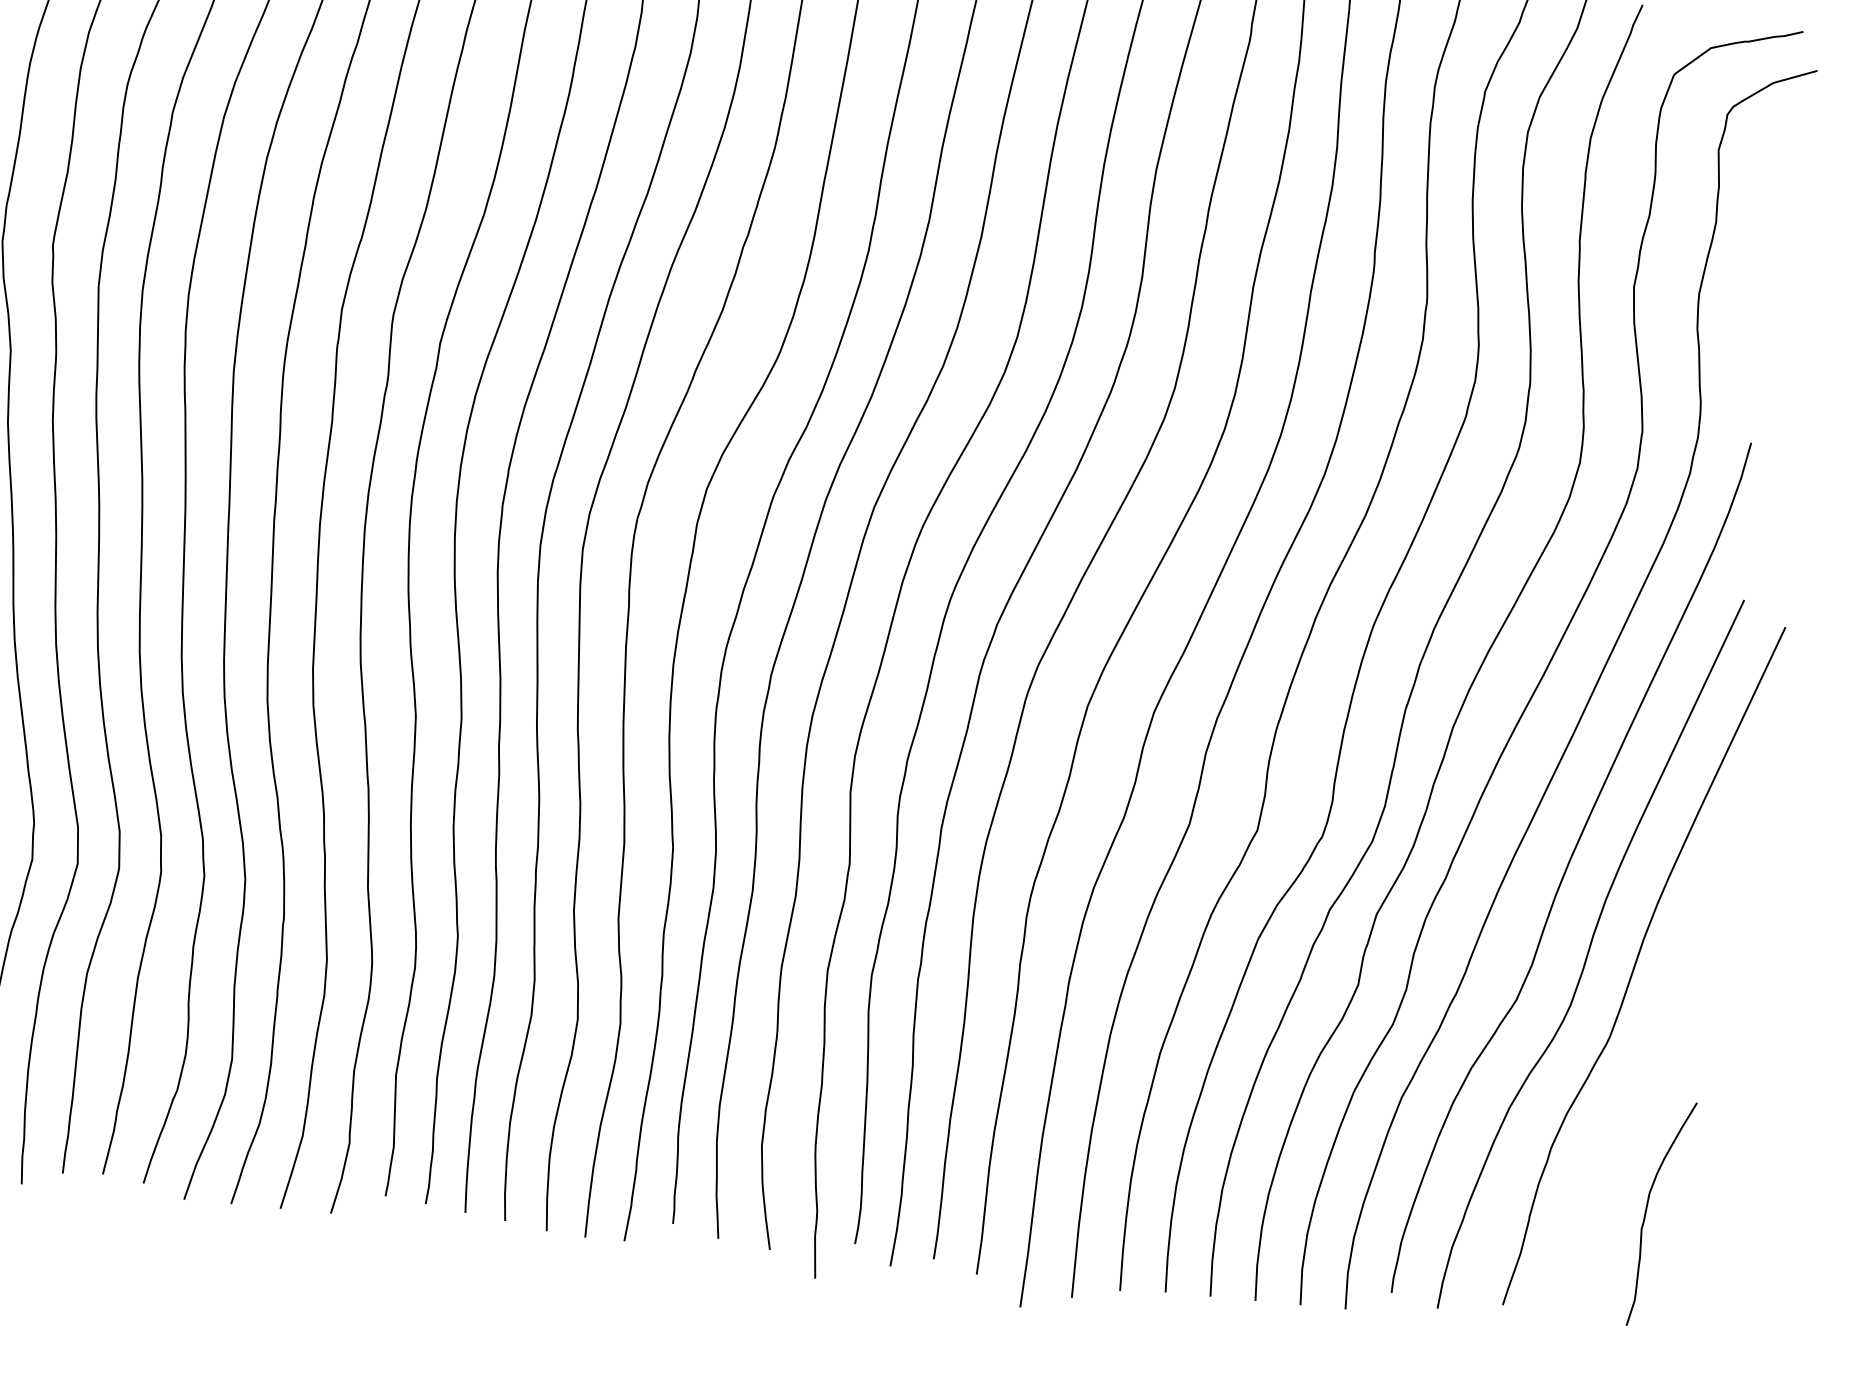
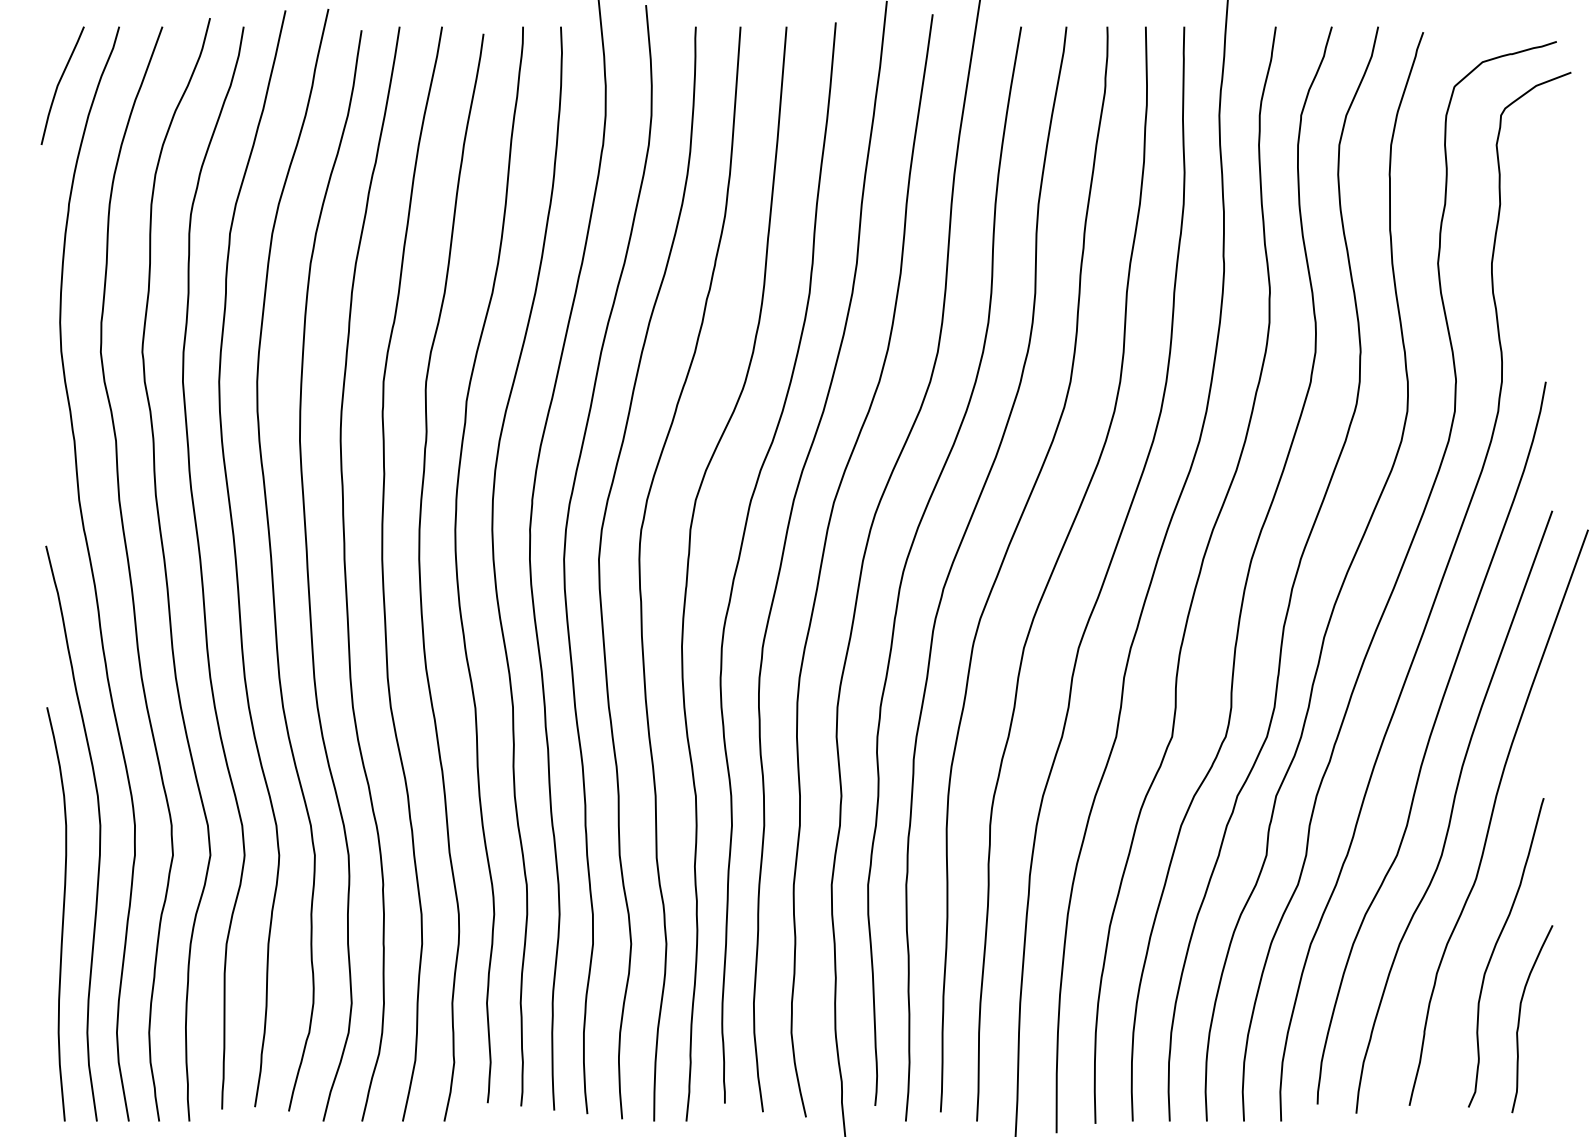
curve: (1626, 1121) -> (1496, 946), added

